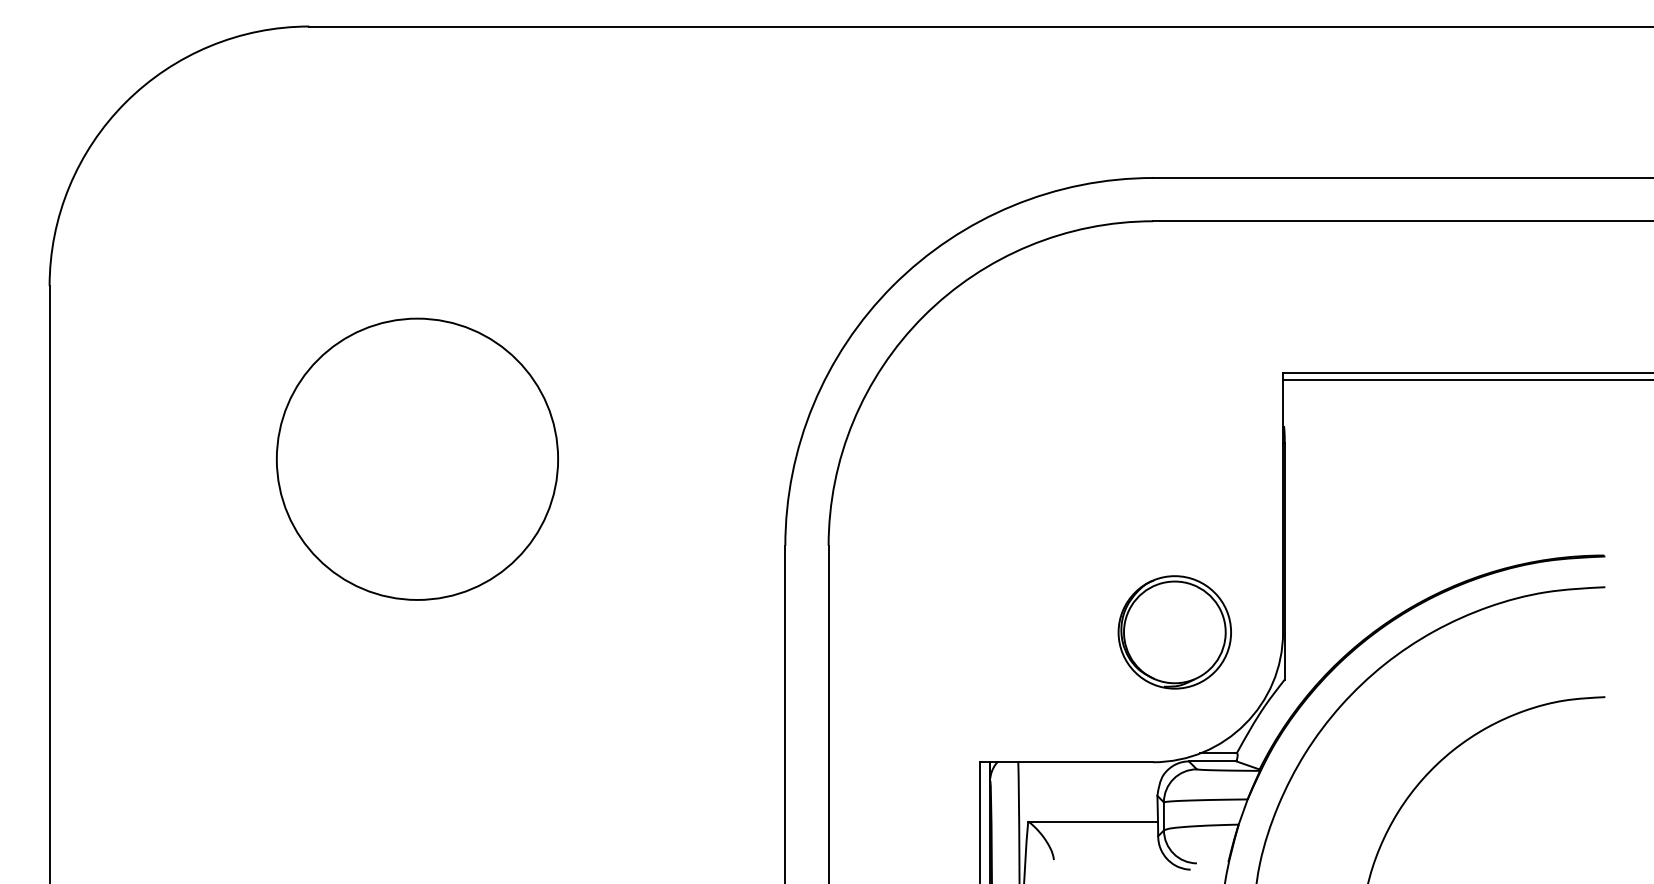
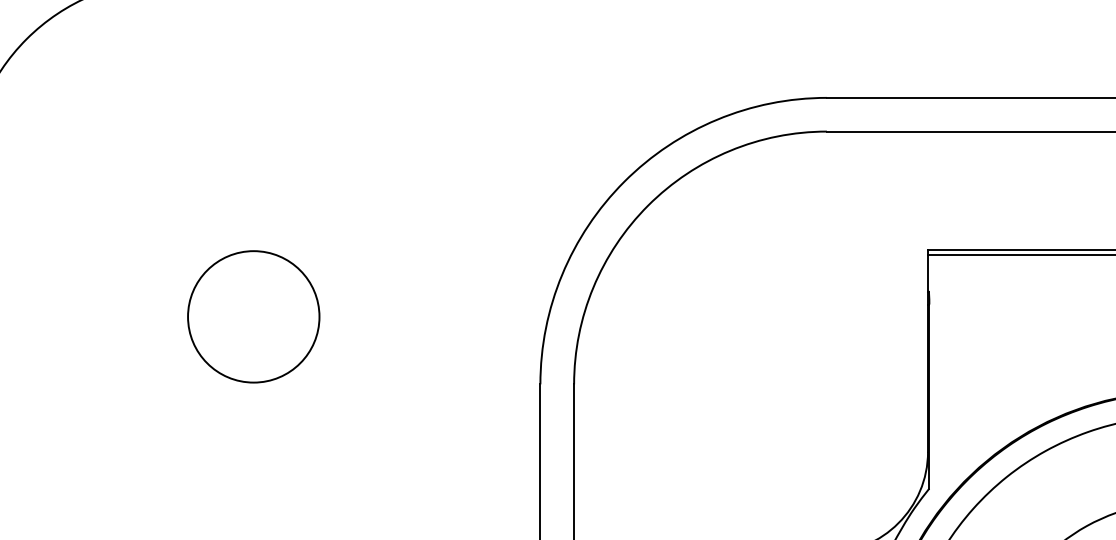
circle: (416, 458) -> (253, 316), size x0.6
part: (1174, 632) -> (843, 451), removed

